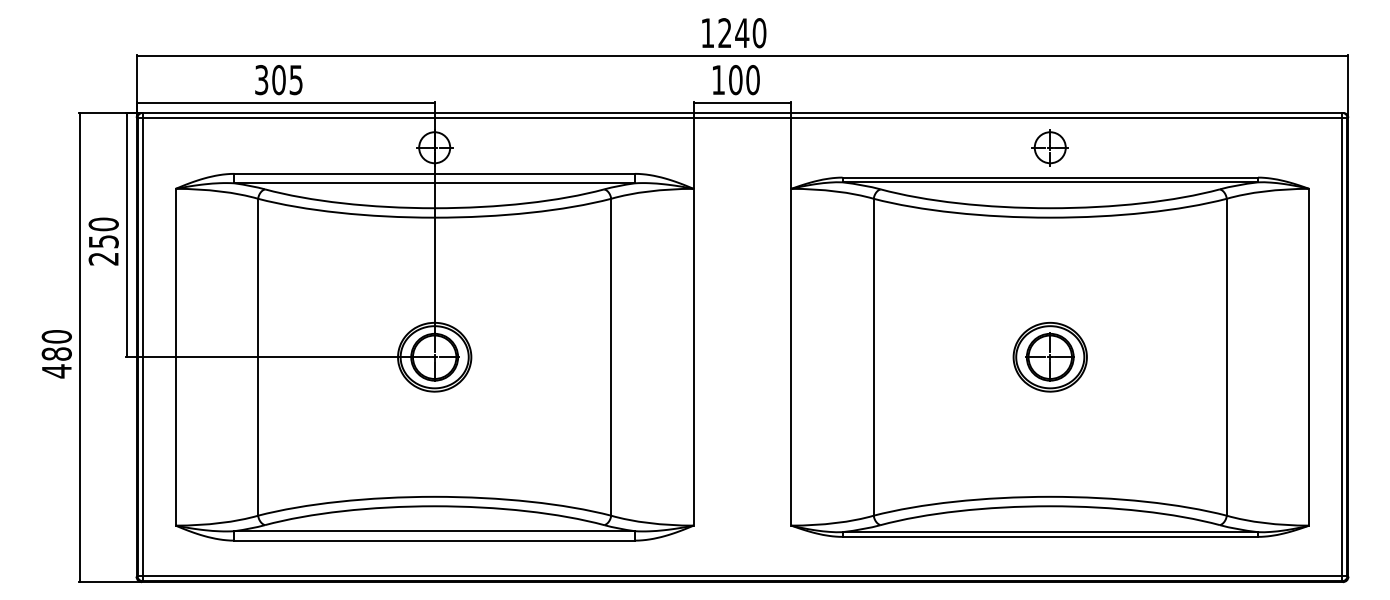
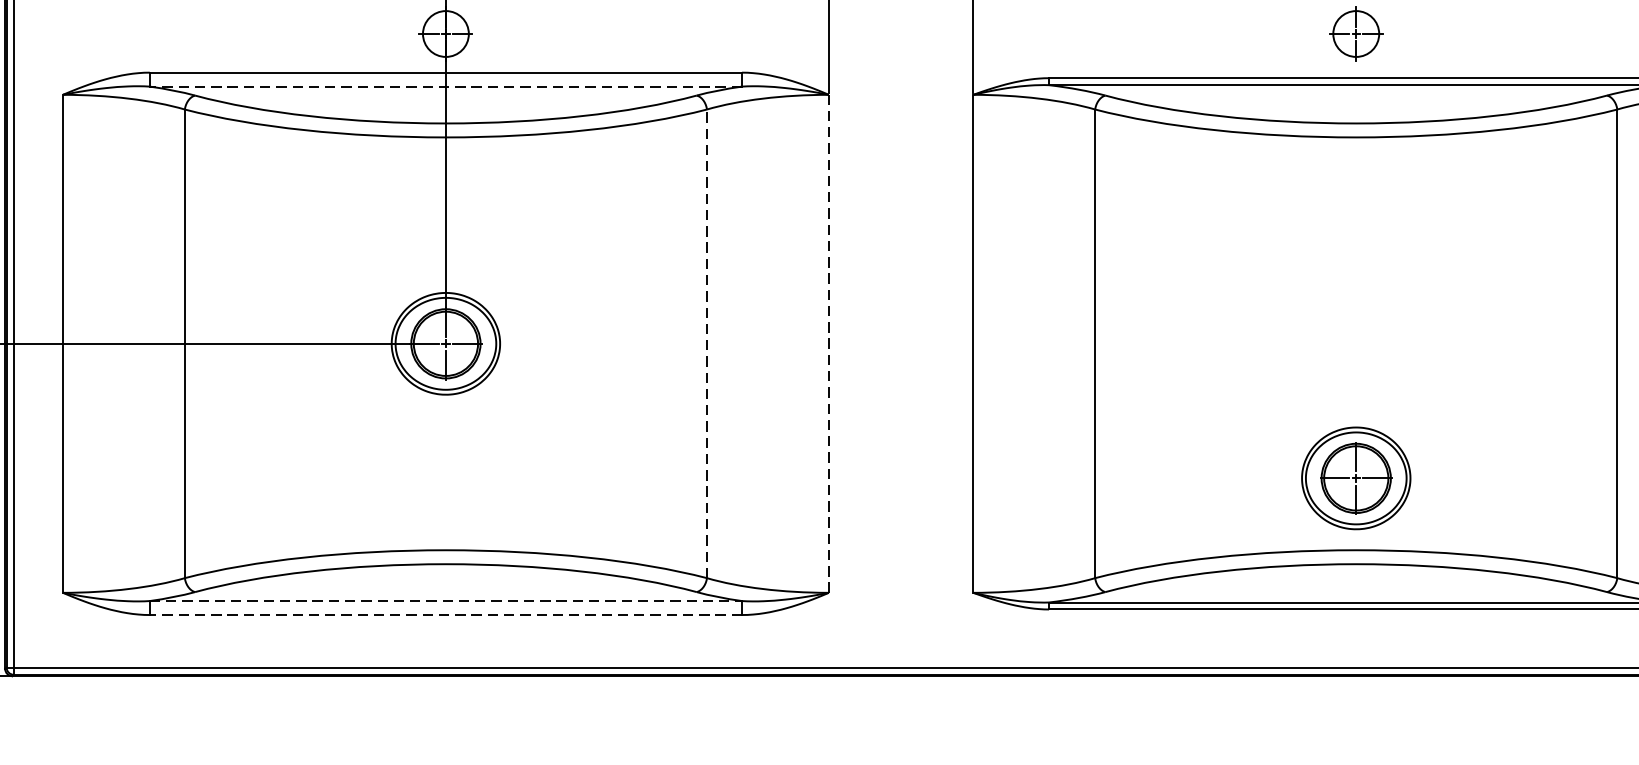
line: (434, 183) -> (445, 86), solid -> dashed
line: (611, 356) -> (707, 342), solid -> dashed
line: (693, 356) -> (828, 342), solid -> dashed
part: (1049, 357) -> (1355, 478), moved
line: (435, 531) -> (447, 601), solid -> dashed
line: (434, 540) -> (445, 614), solid -> dashed

